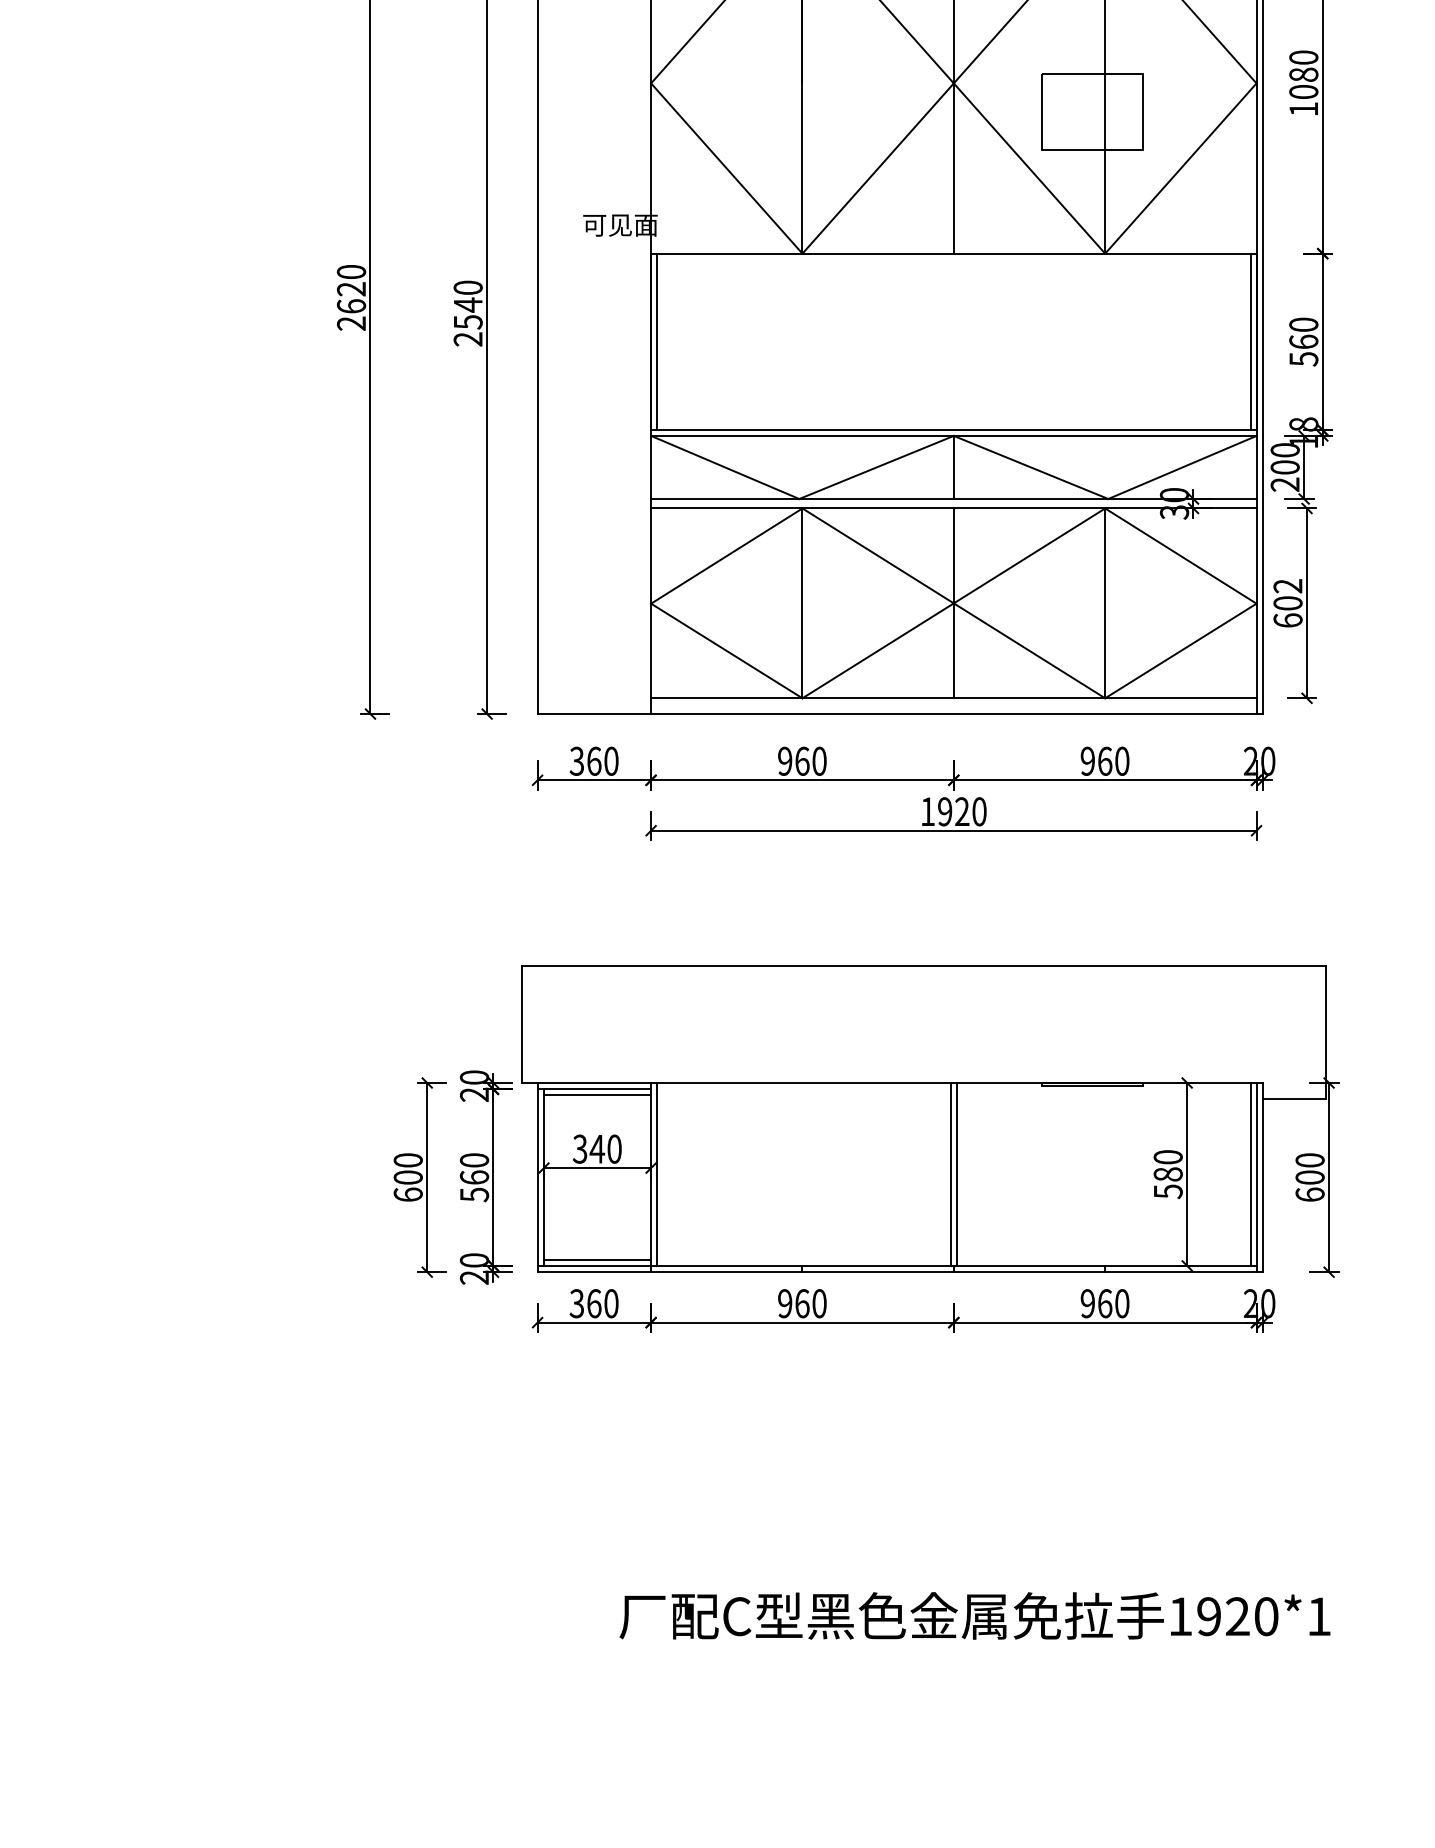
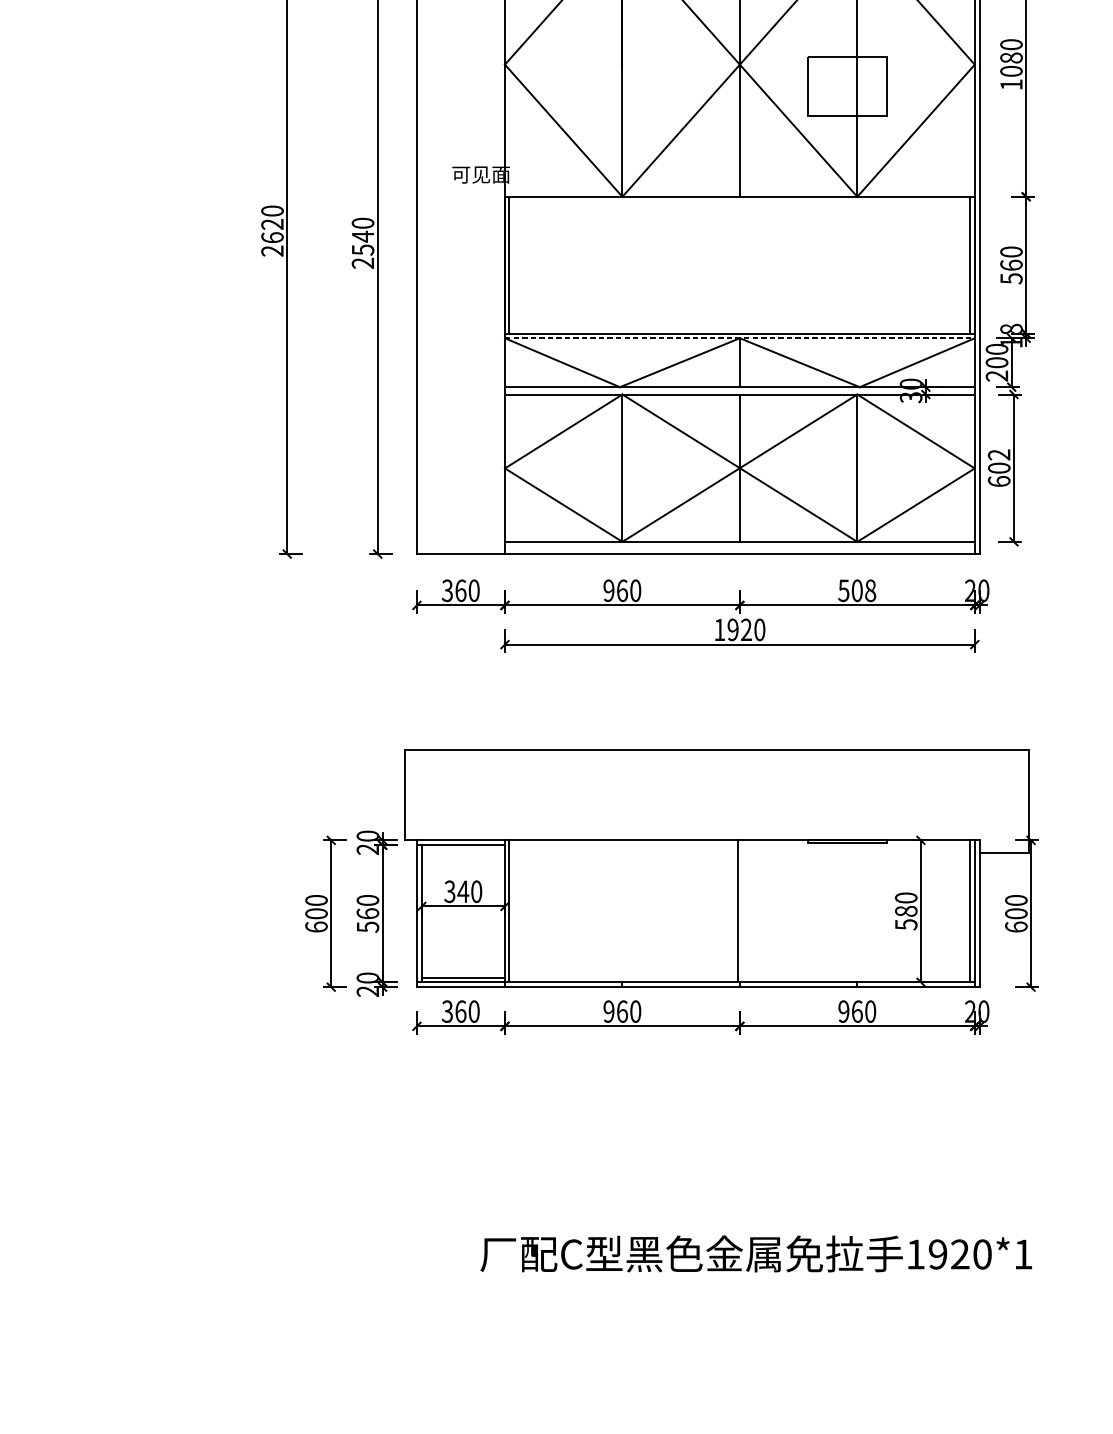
line: (953, 435) -> (739, 337), solid -> dashed
text: (1104, 760) -> (856, 590), 960 -> 508
line: (597, 1094) -> (463, 849), removed
line: (956, 1173) -> (741, 910), removed

